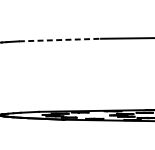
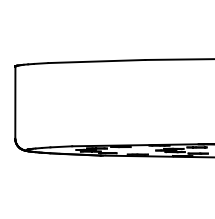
line: (59, 40) -> (96, 61), dashed -> solid

